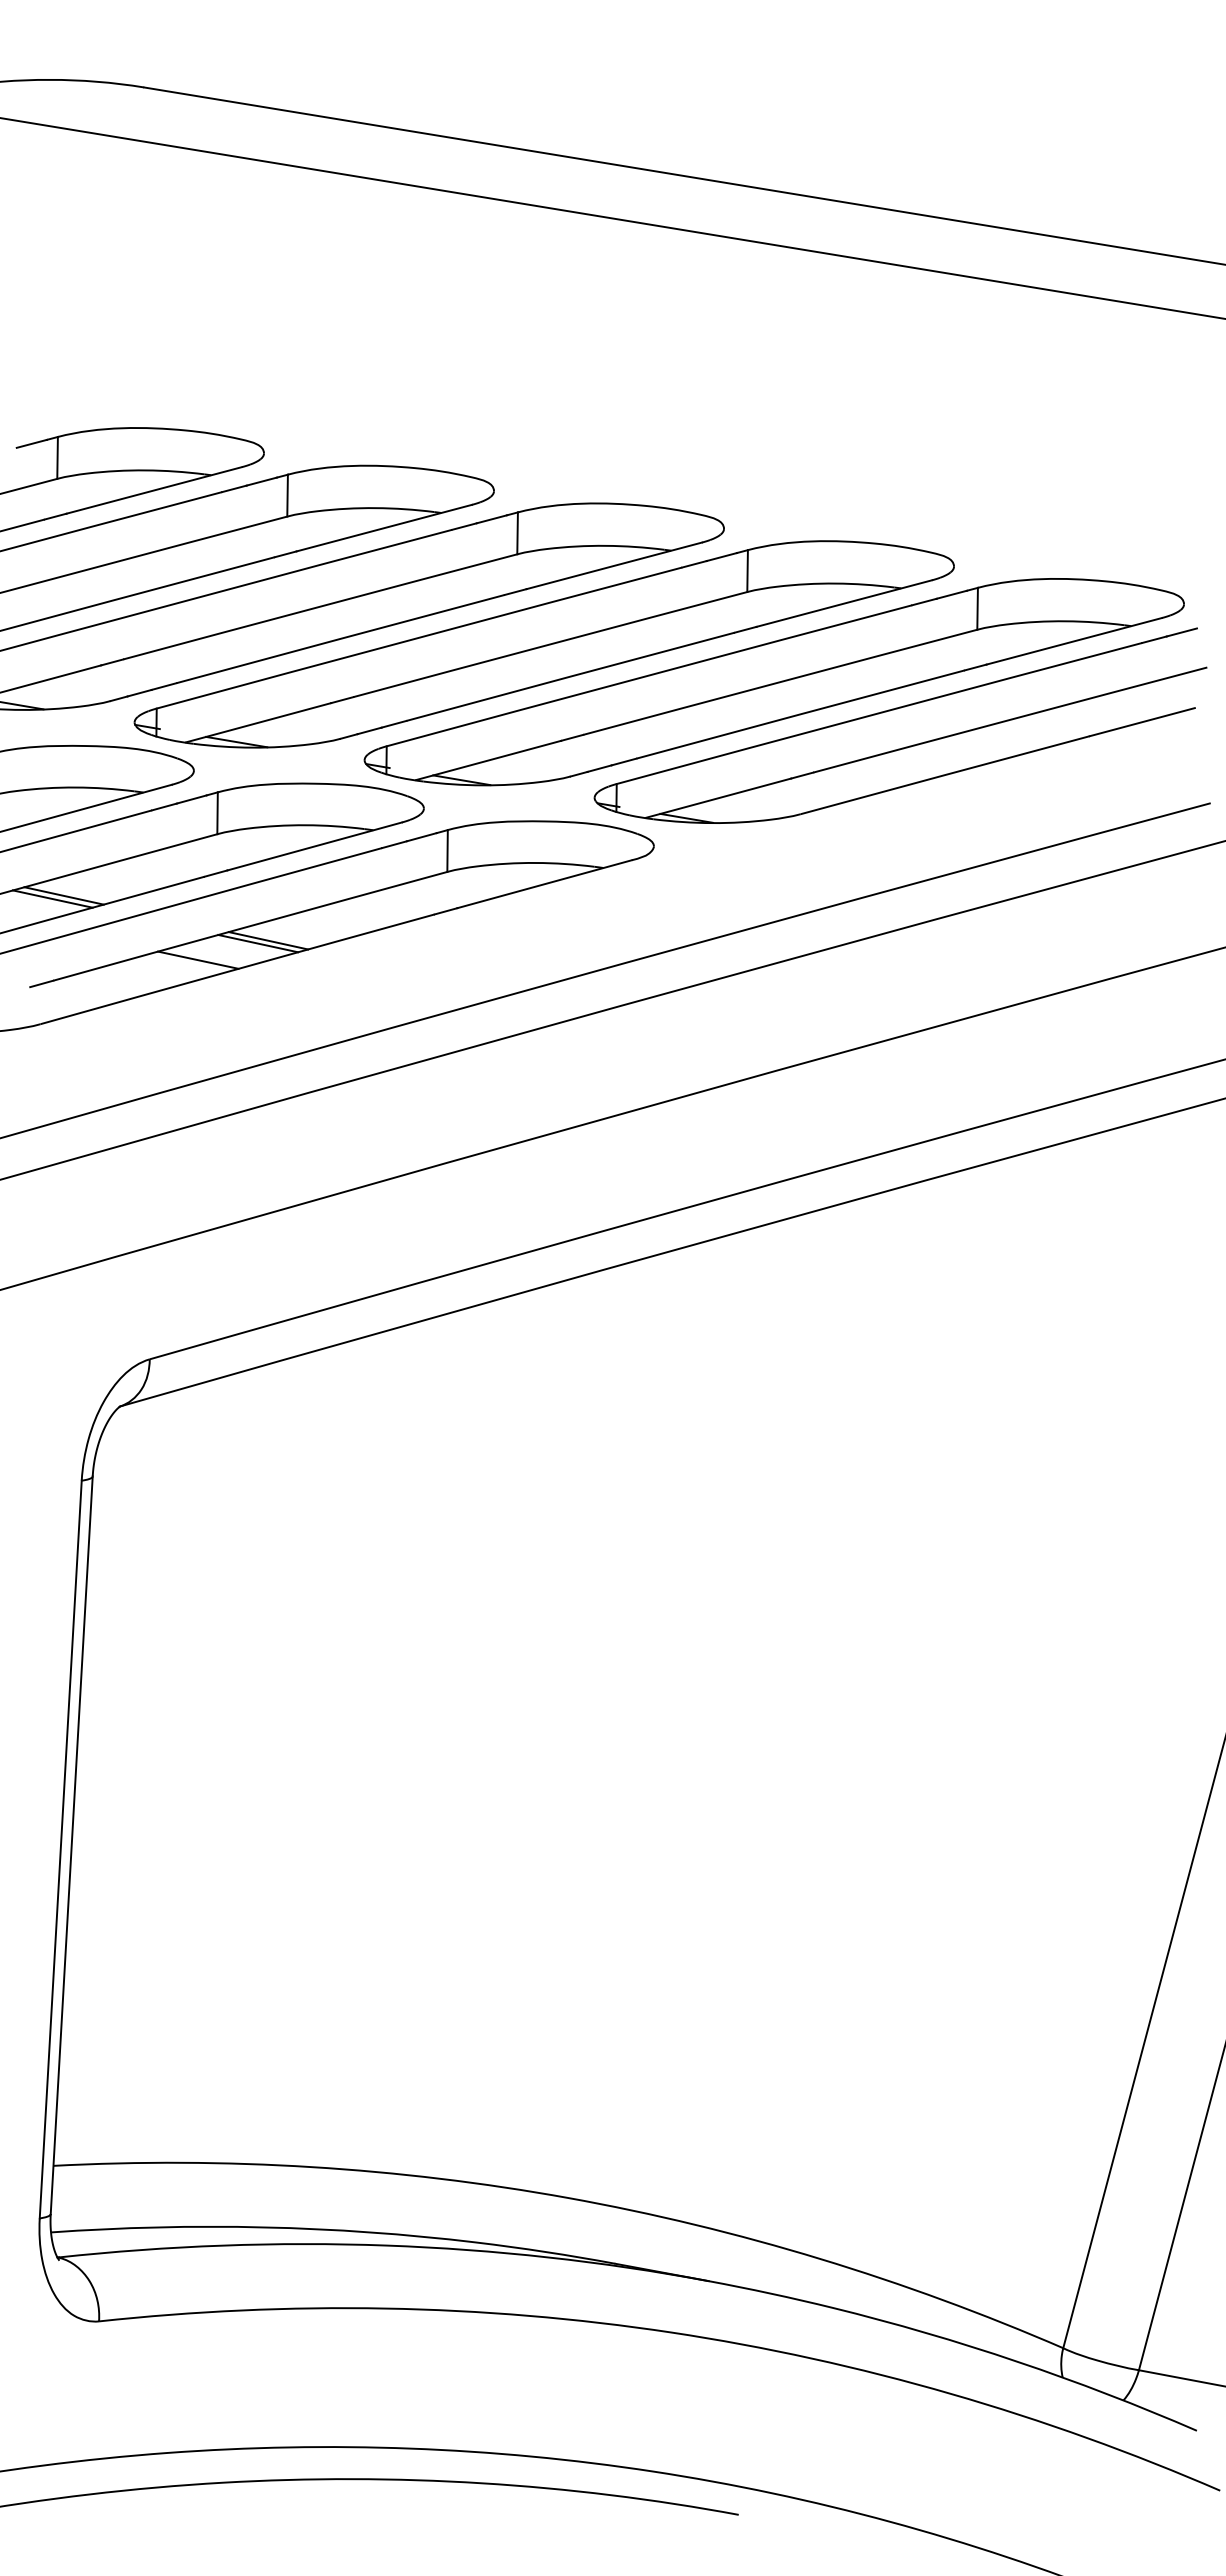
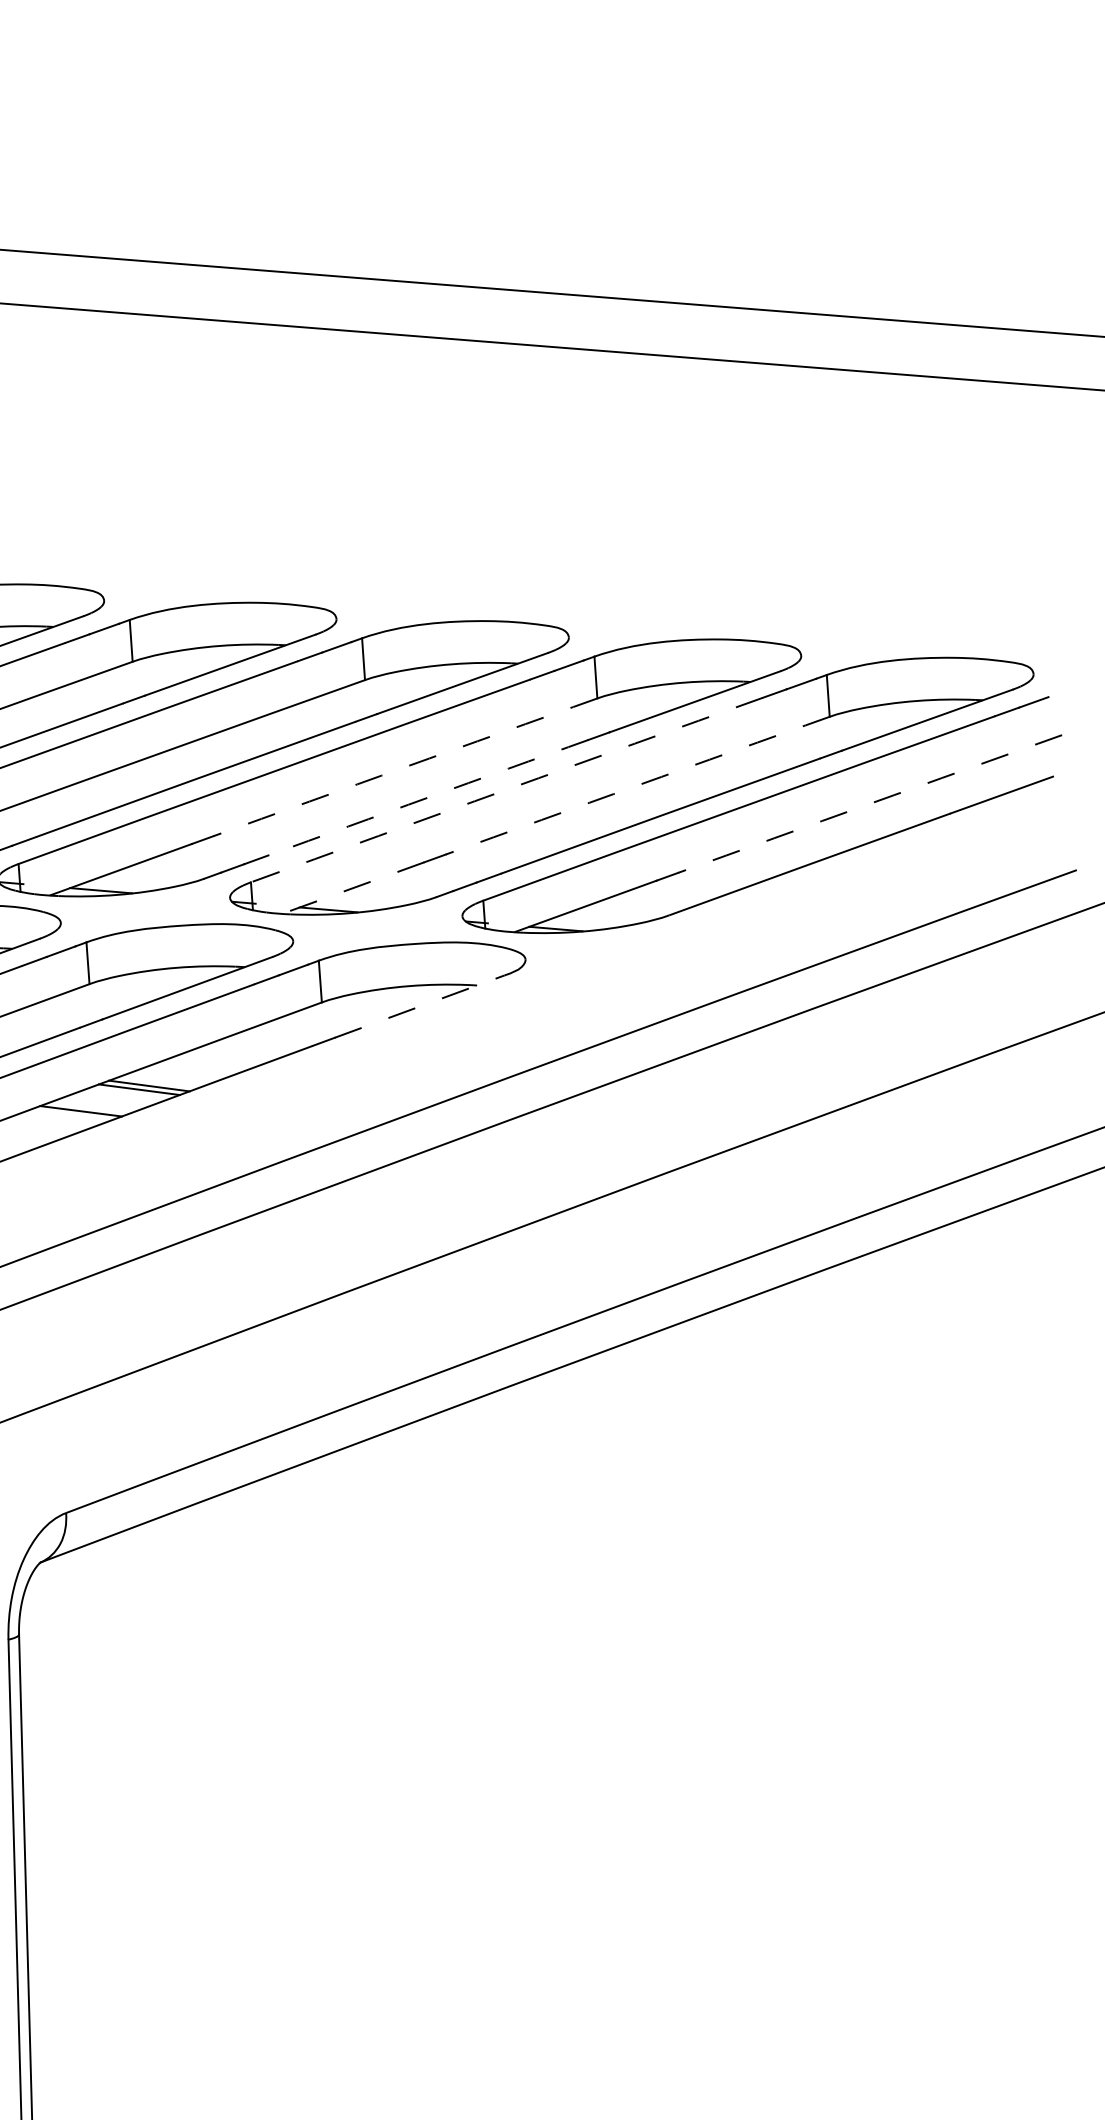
arc: (550, 644) -> (405, 767), solid -> dashed
arc: (649, 675) -> (506, 789), solid -> dashed
arc: (570, 676) -> (428, 797), solid -> dashed
arc: (780, 682) -> (638, 785), solid -> dashed
arc: (1010, 719) -> (870, 803), solid -> dashed
line: (488, 760) -> (353, 887), solid -> dashed
line: (545, 884) -> (420, 1006), solid -> dashed

